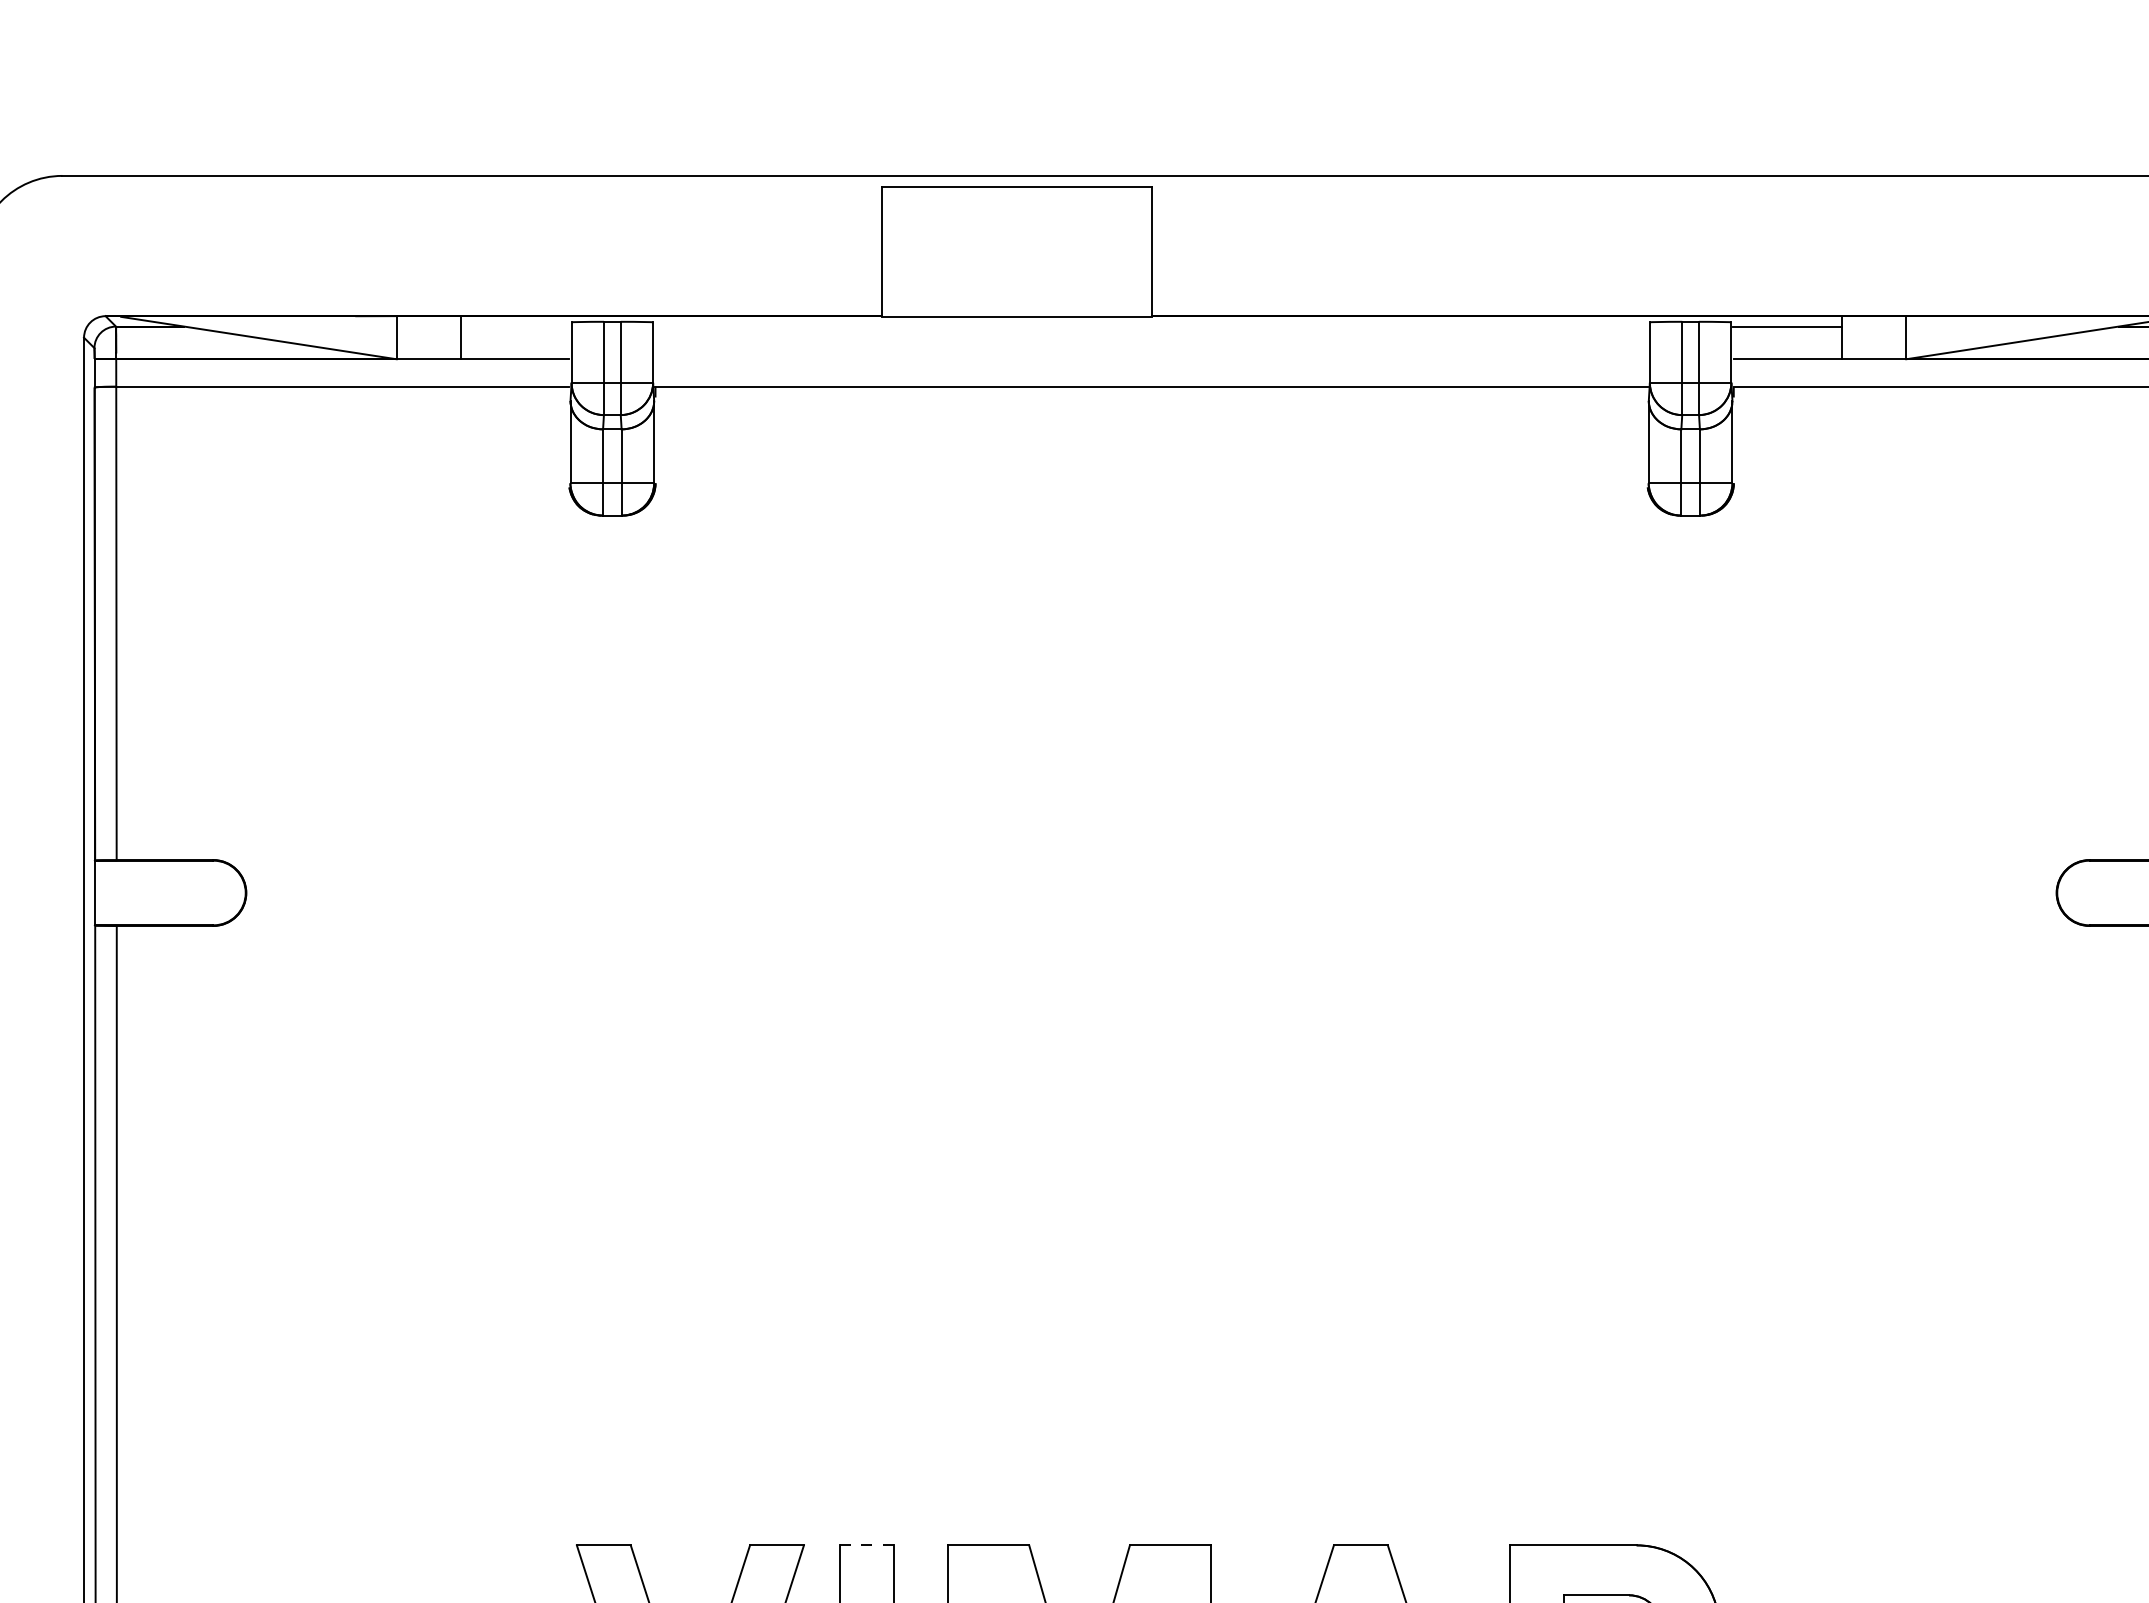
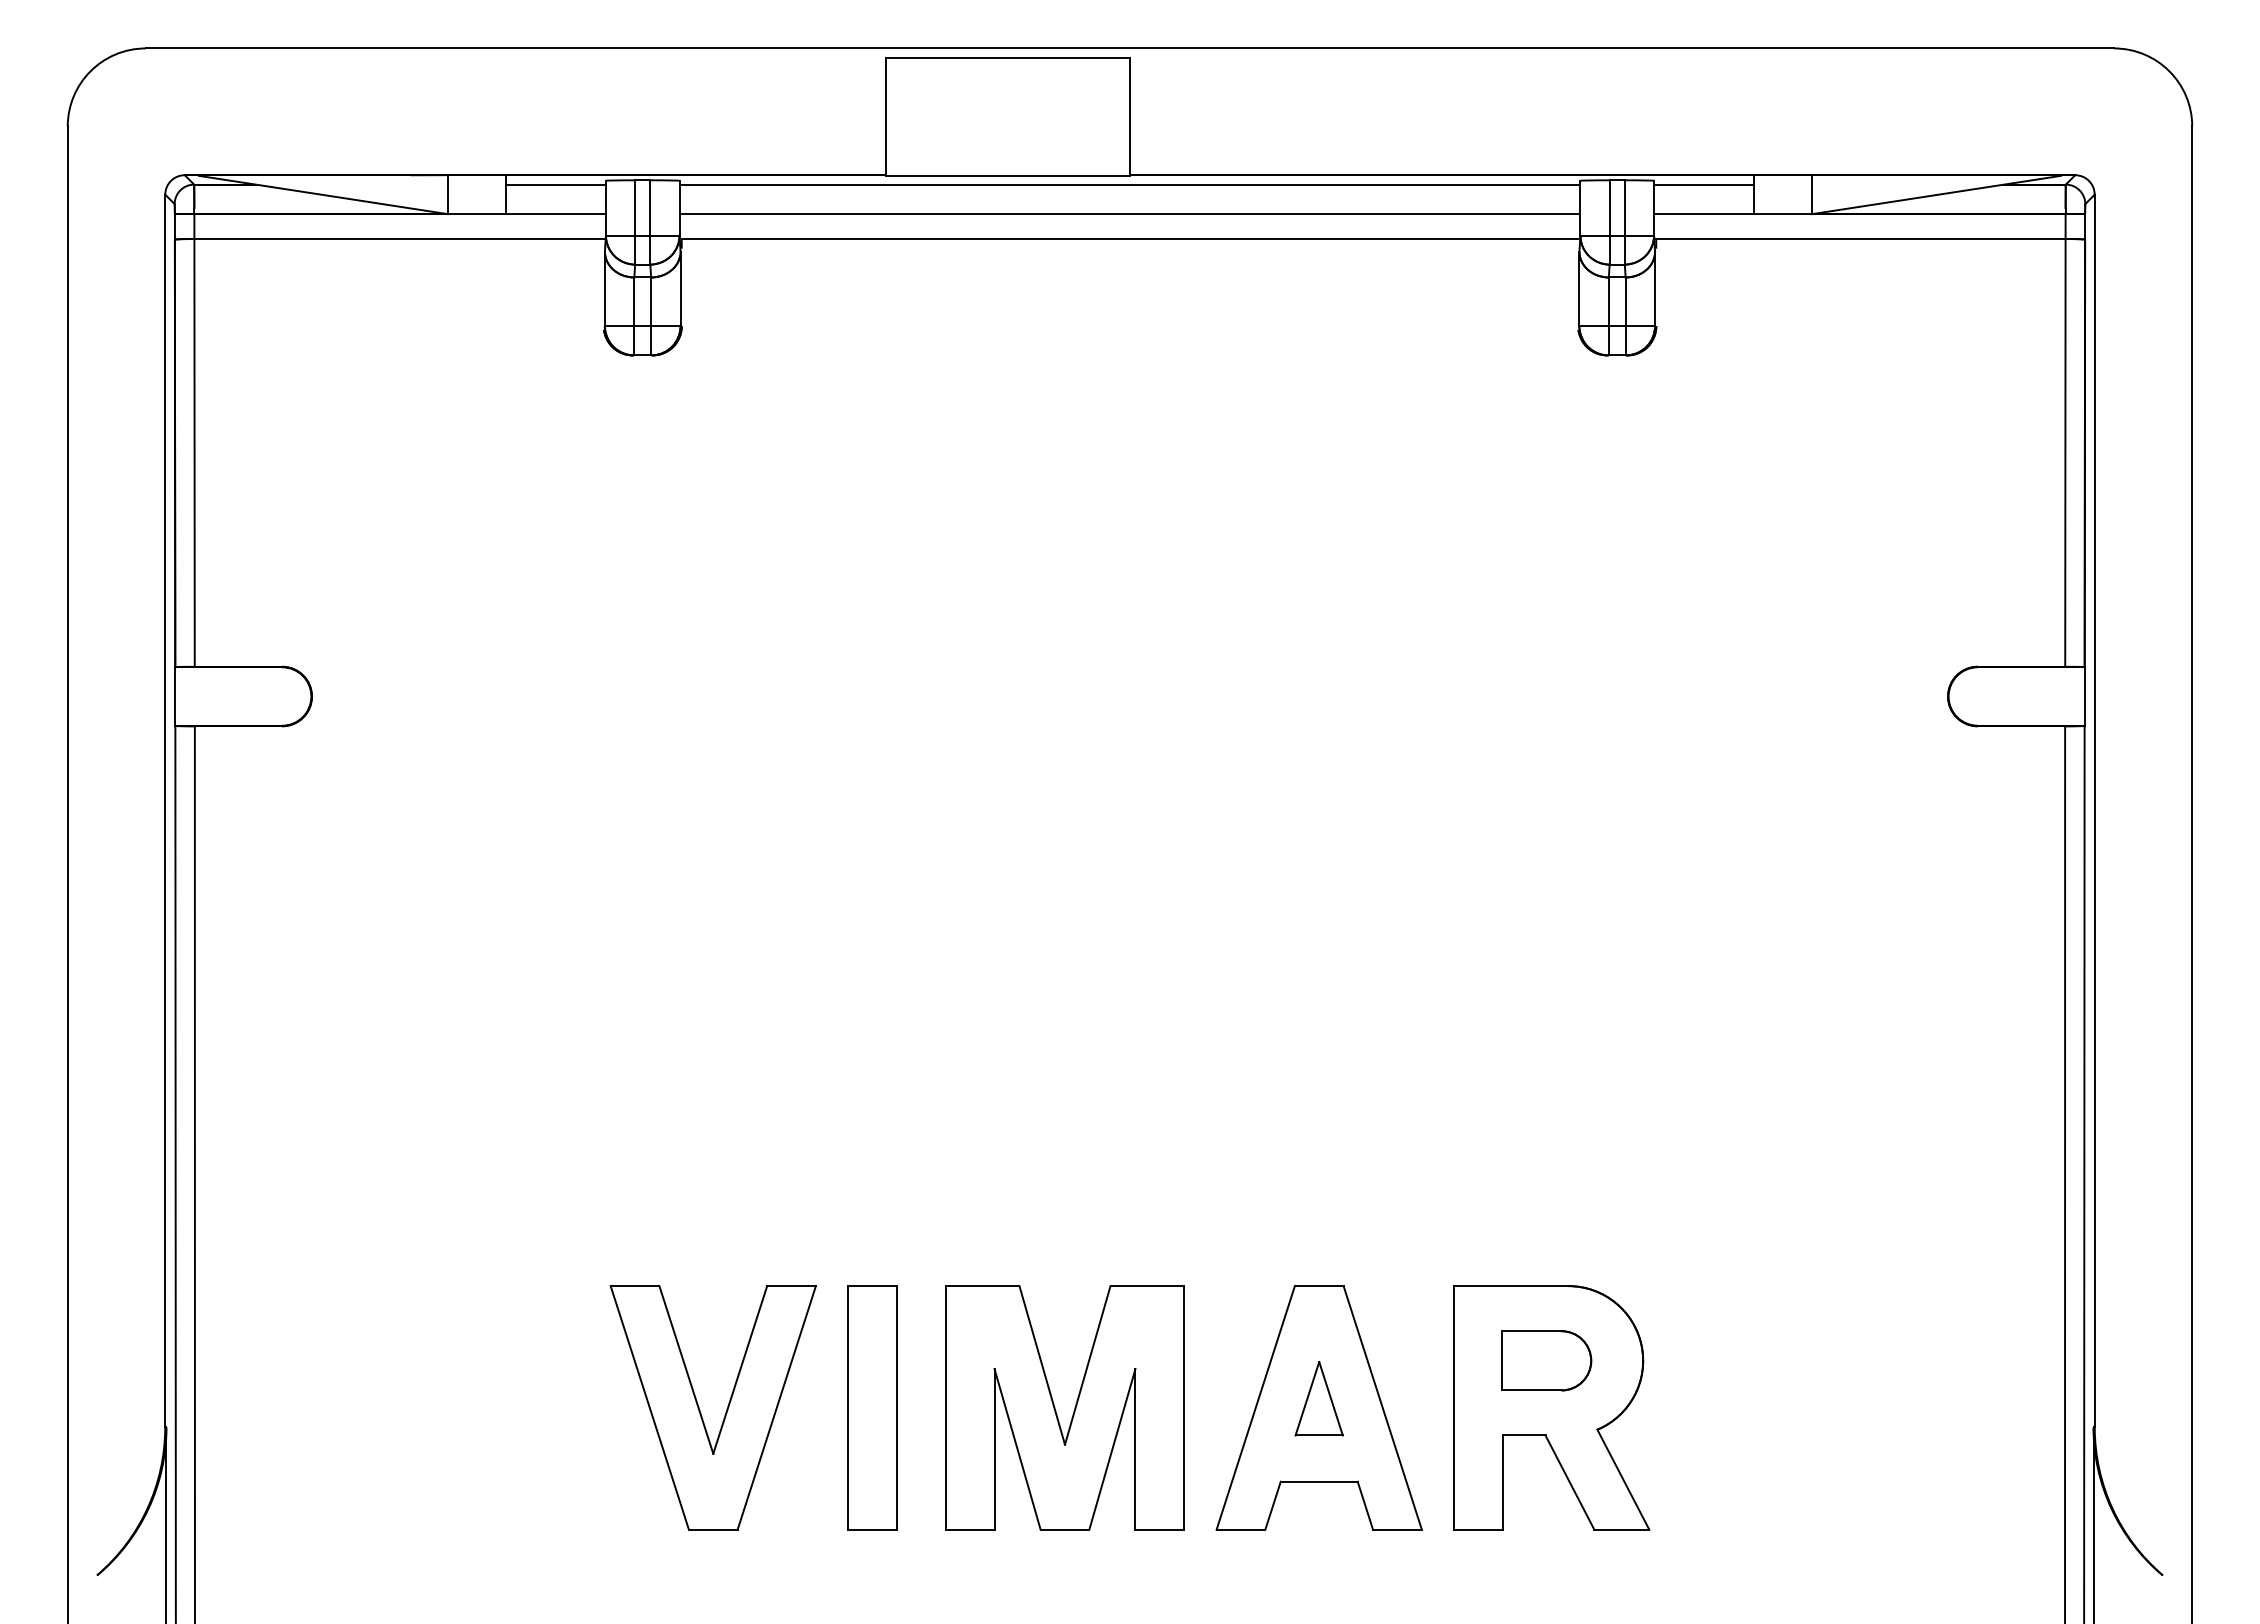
line: (515, 326) -> (555, 184), added
line: (1150, 326) -> (1129, 184), added
line: (1150, 358) -> (1129, 213), added
line: (866, 1545) -> (872, 1286), dashed -> solid

